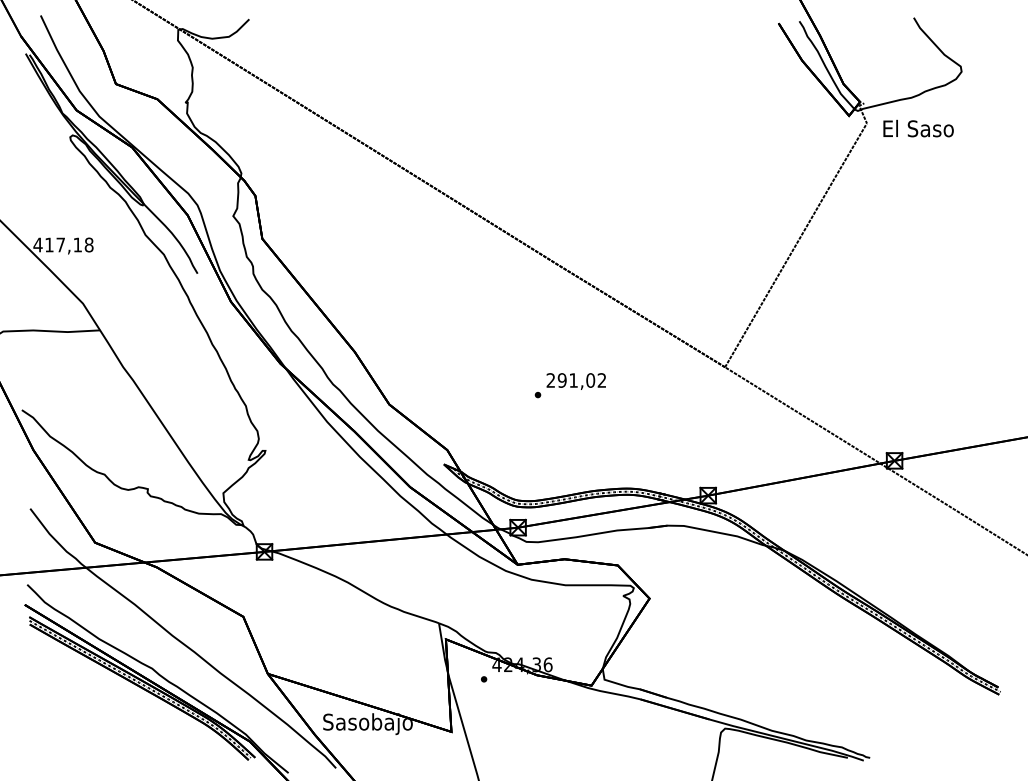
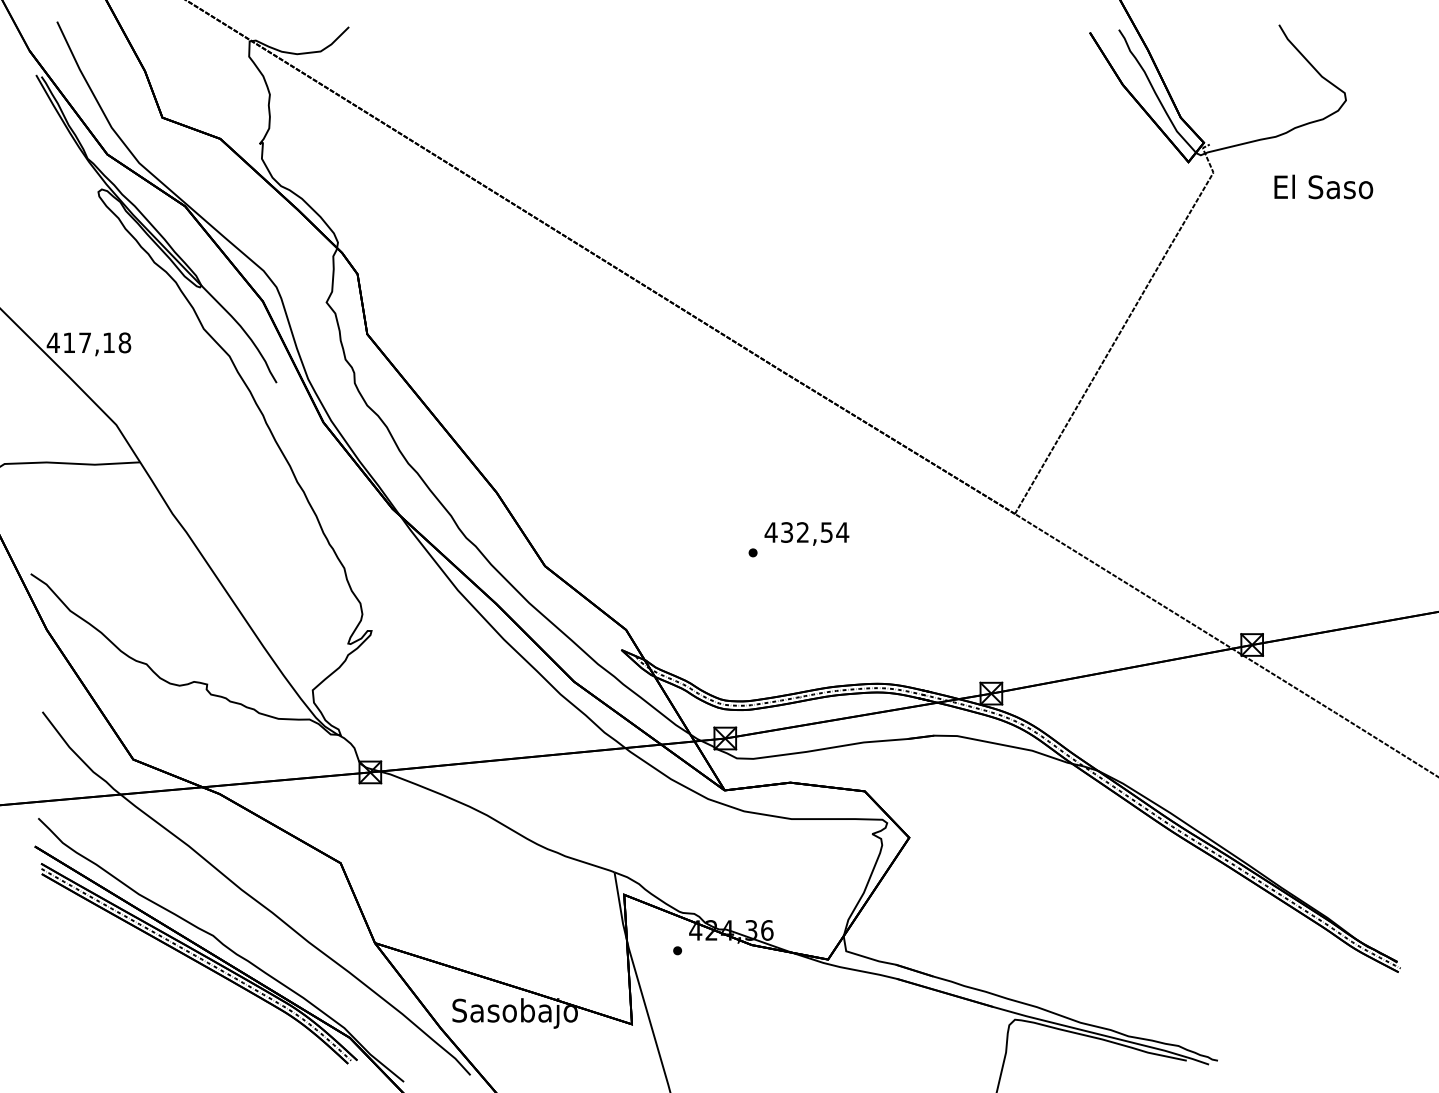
text: (918, 128) -> (1323, 186), moved
text: (576, 380) -> (806, 532), 291,02 -> 432,54

